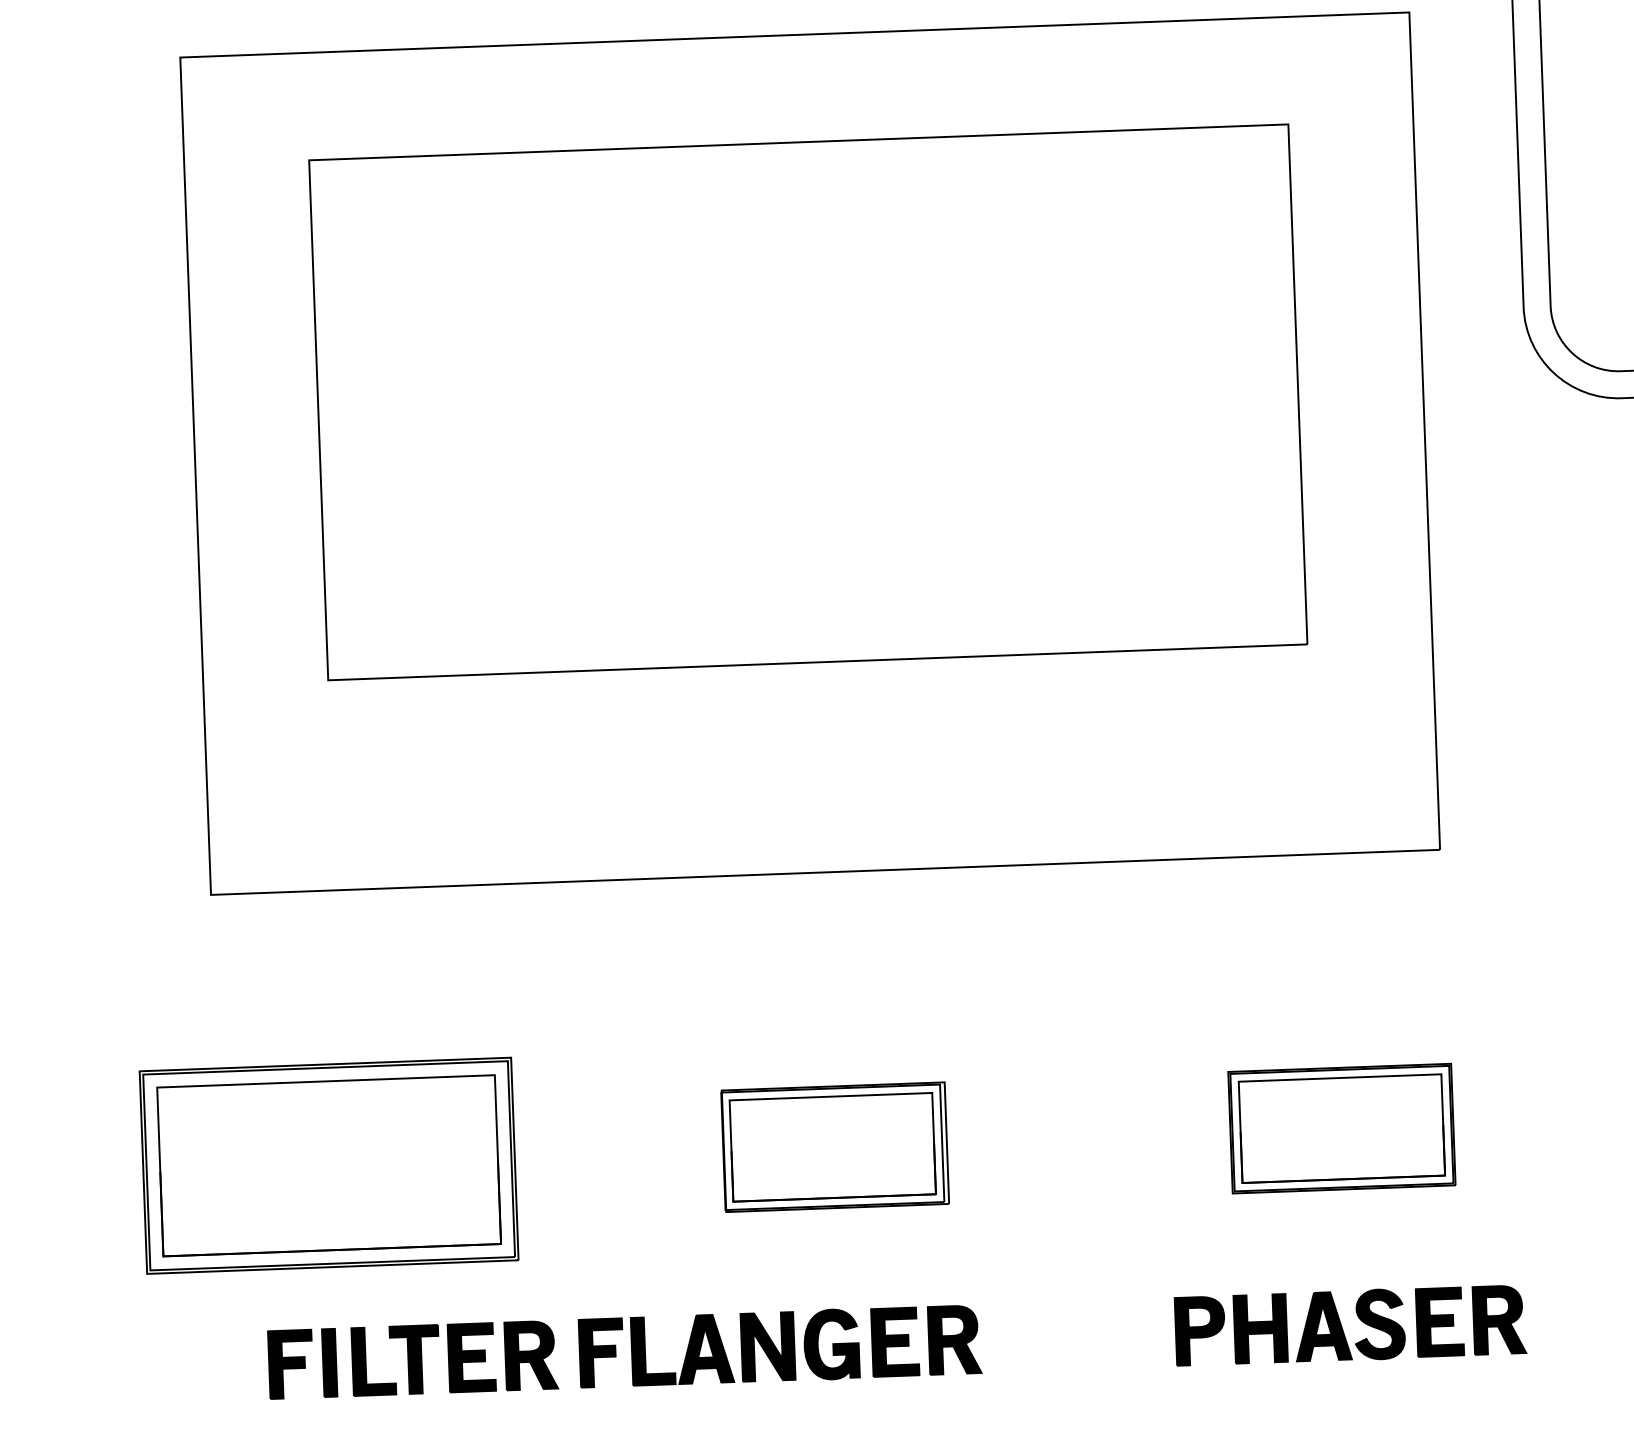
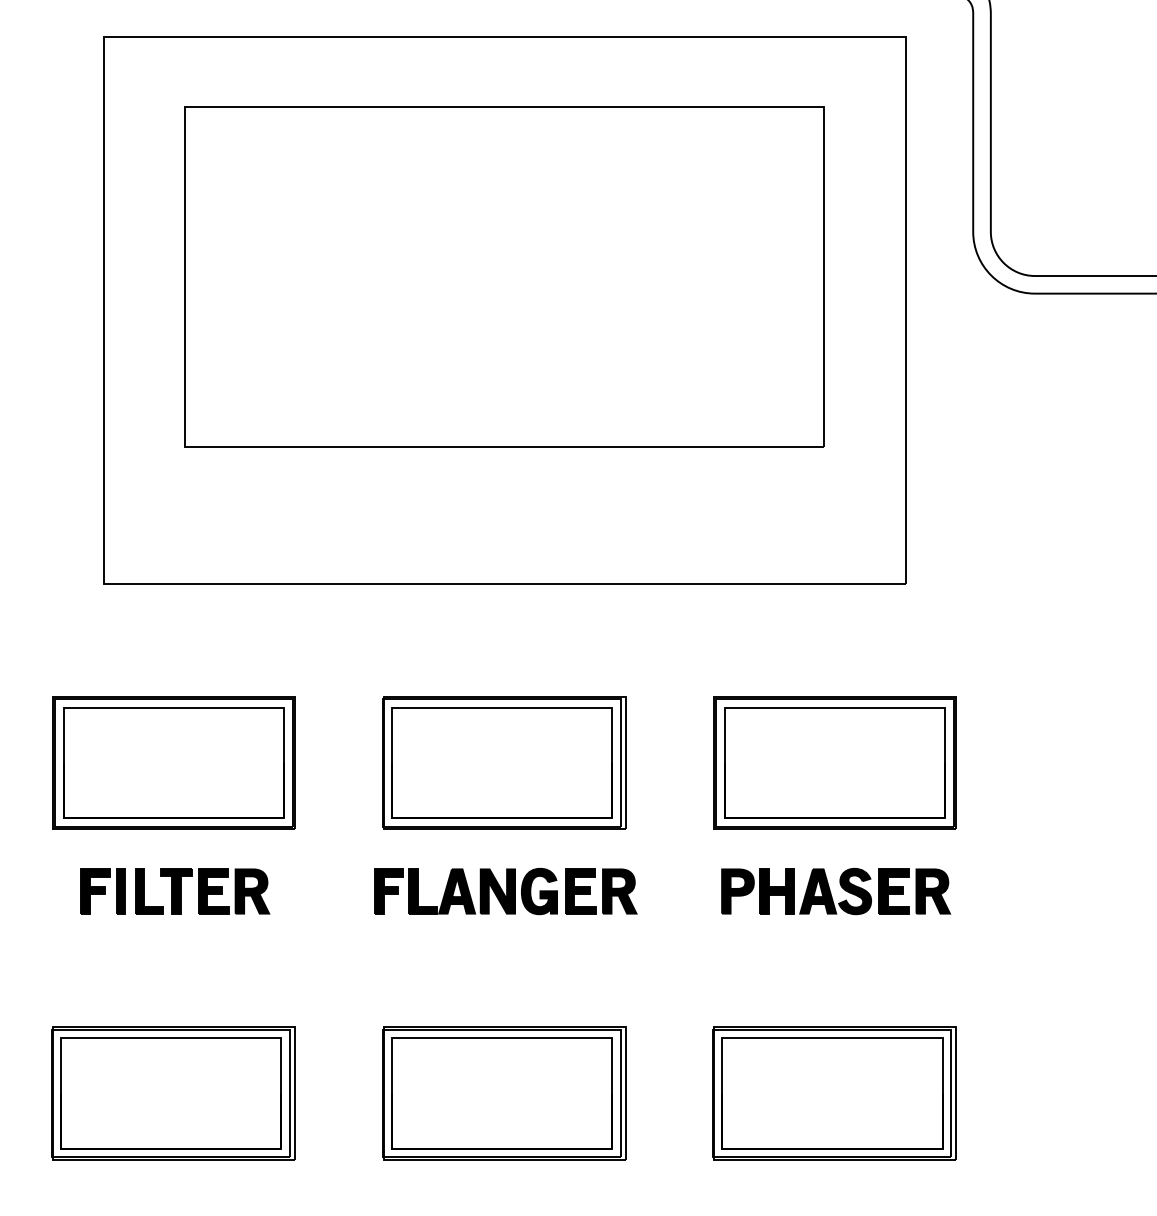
part: (1340, 1127) -> (834, 762), size x1.67
part: (835, 1146) -> (504, 762), size x1.67
part: (779, 1346) -> (505, 891), moved
part: (413, 1359) -> (175, 891), moved

